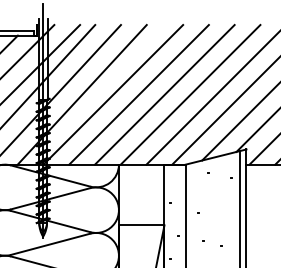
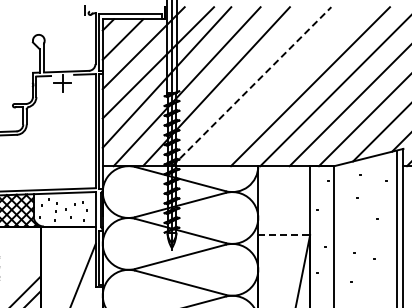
line: (113, 94) -> (252, 86), solid -> dashed
line: (138, 94) -> (280, 86), removed
line: (141, 225) -> (284, 235), solid -> dashed

